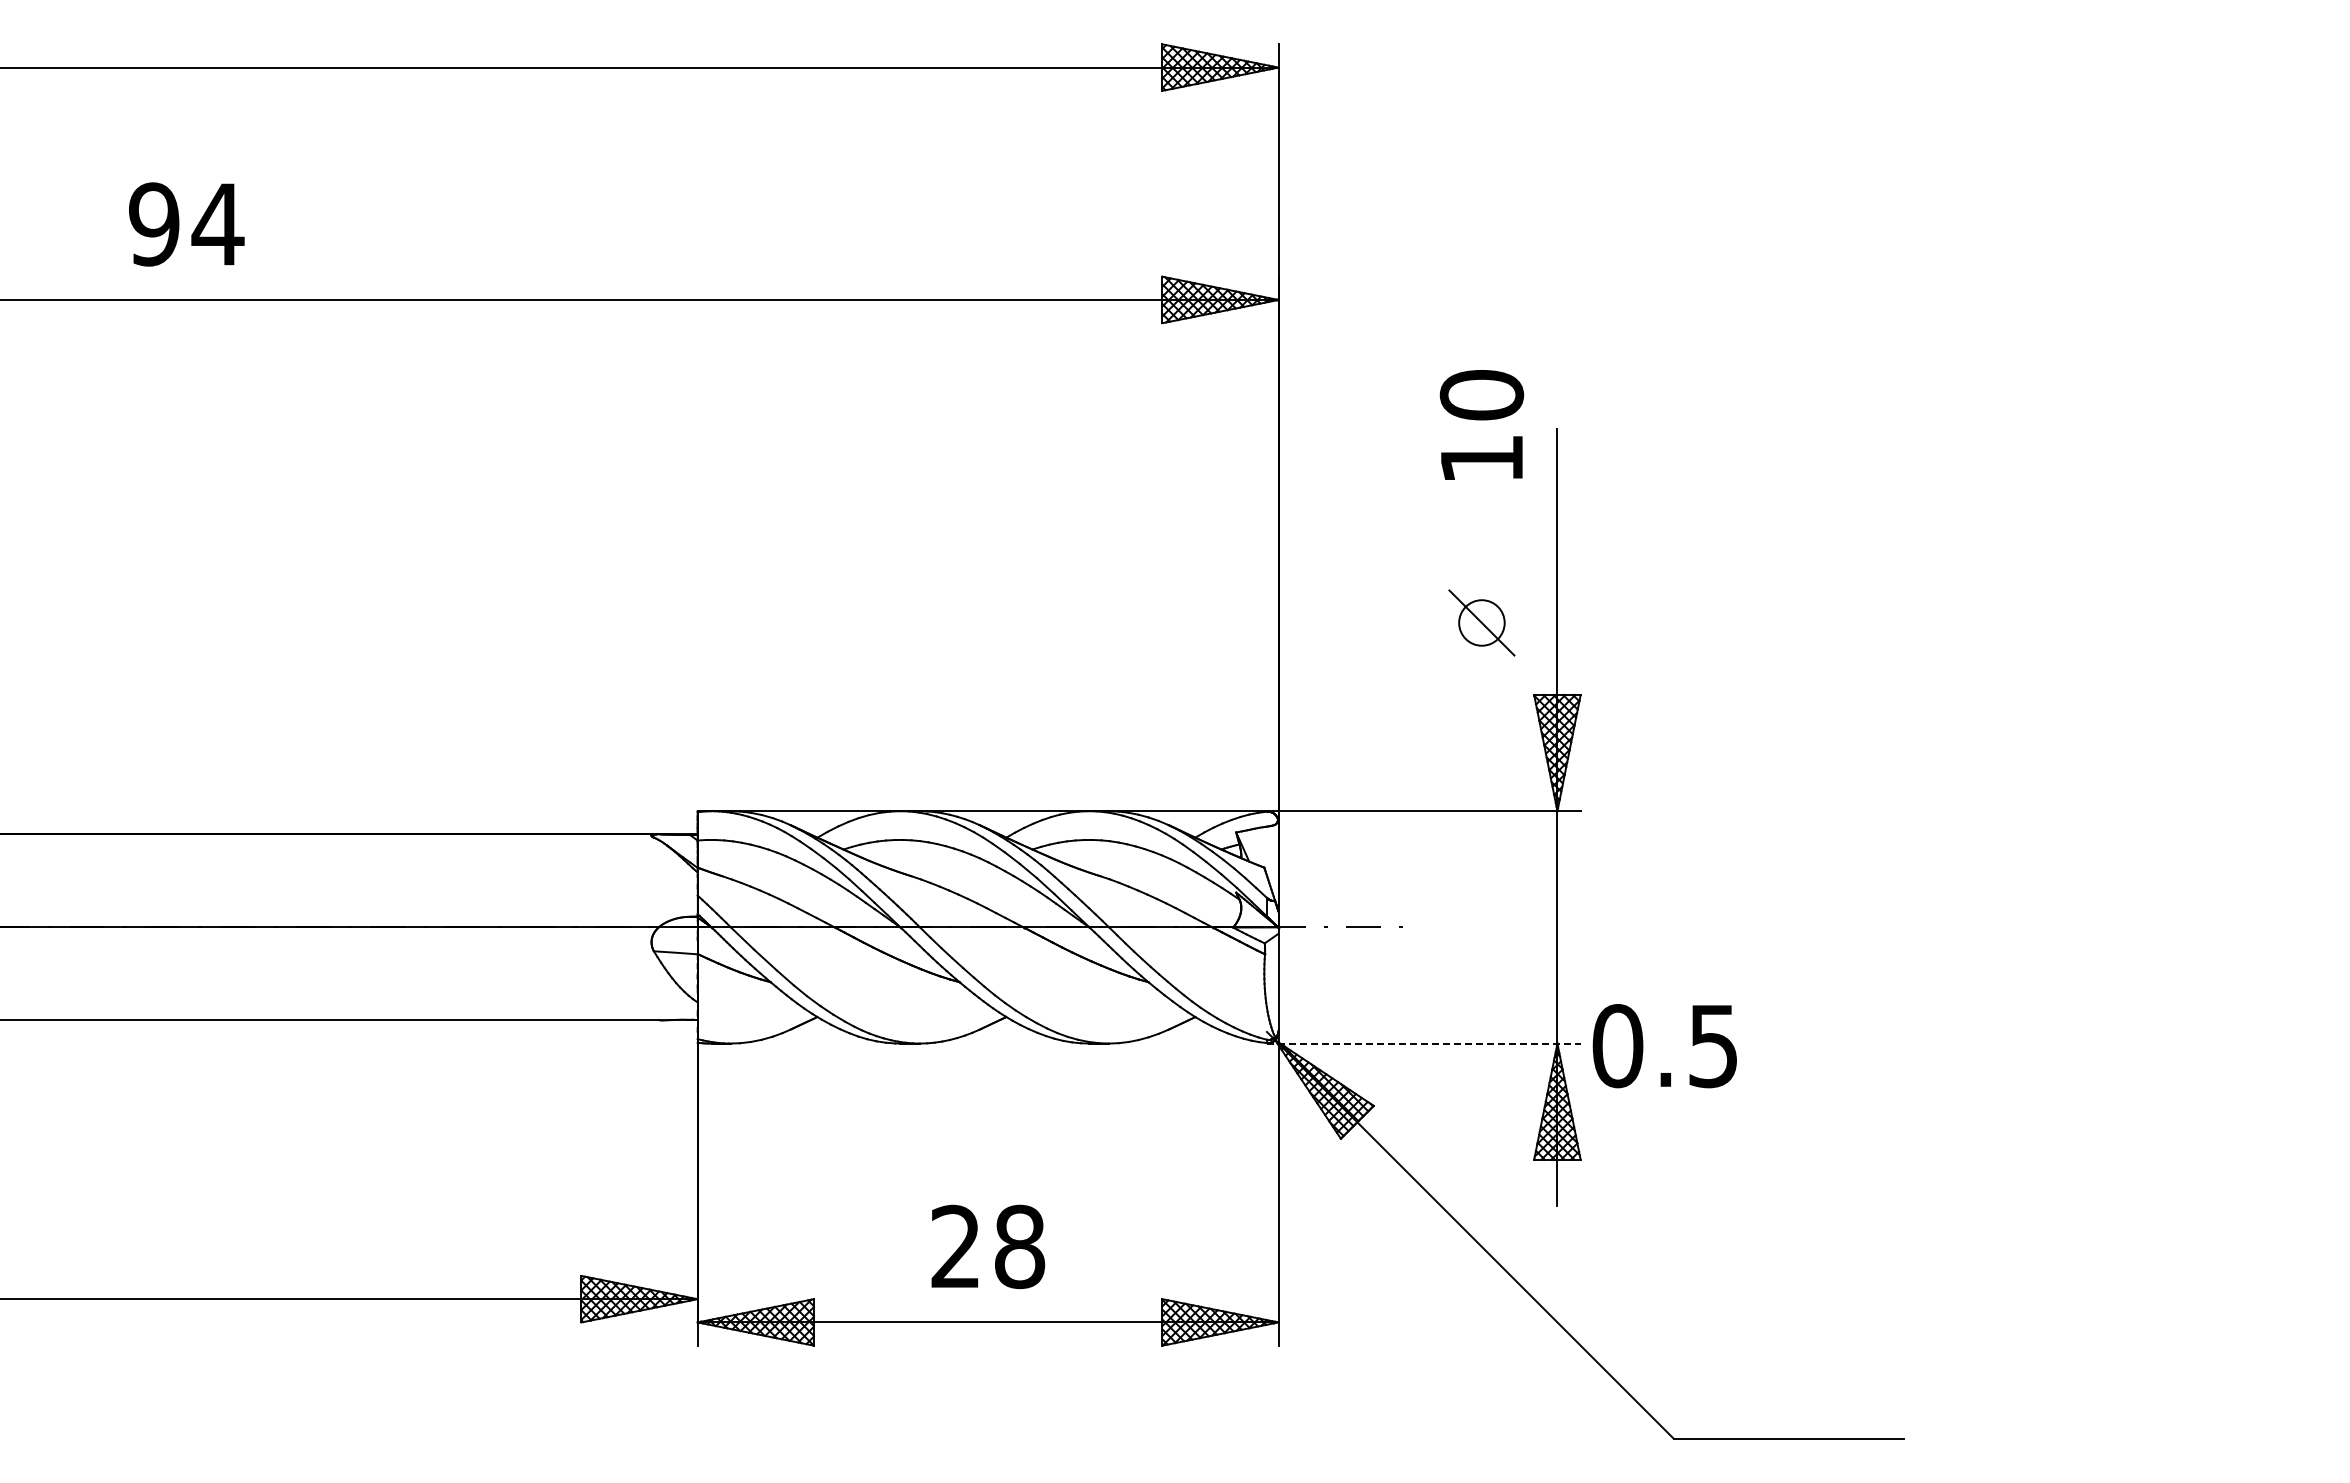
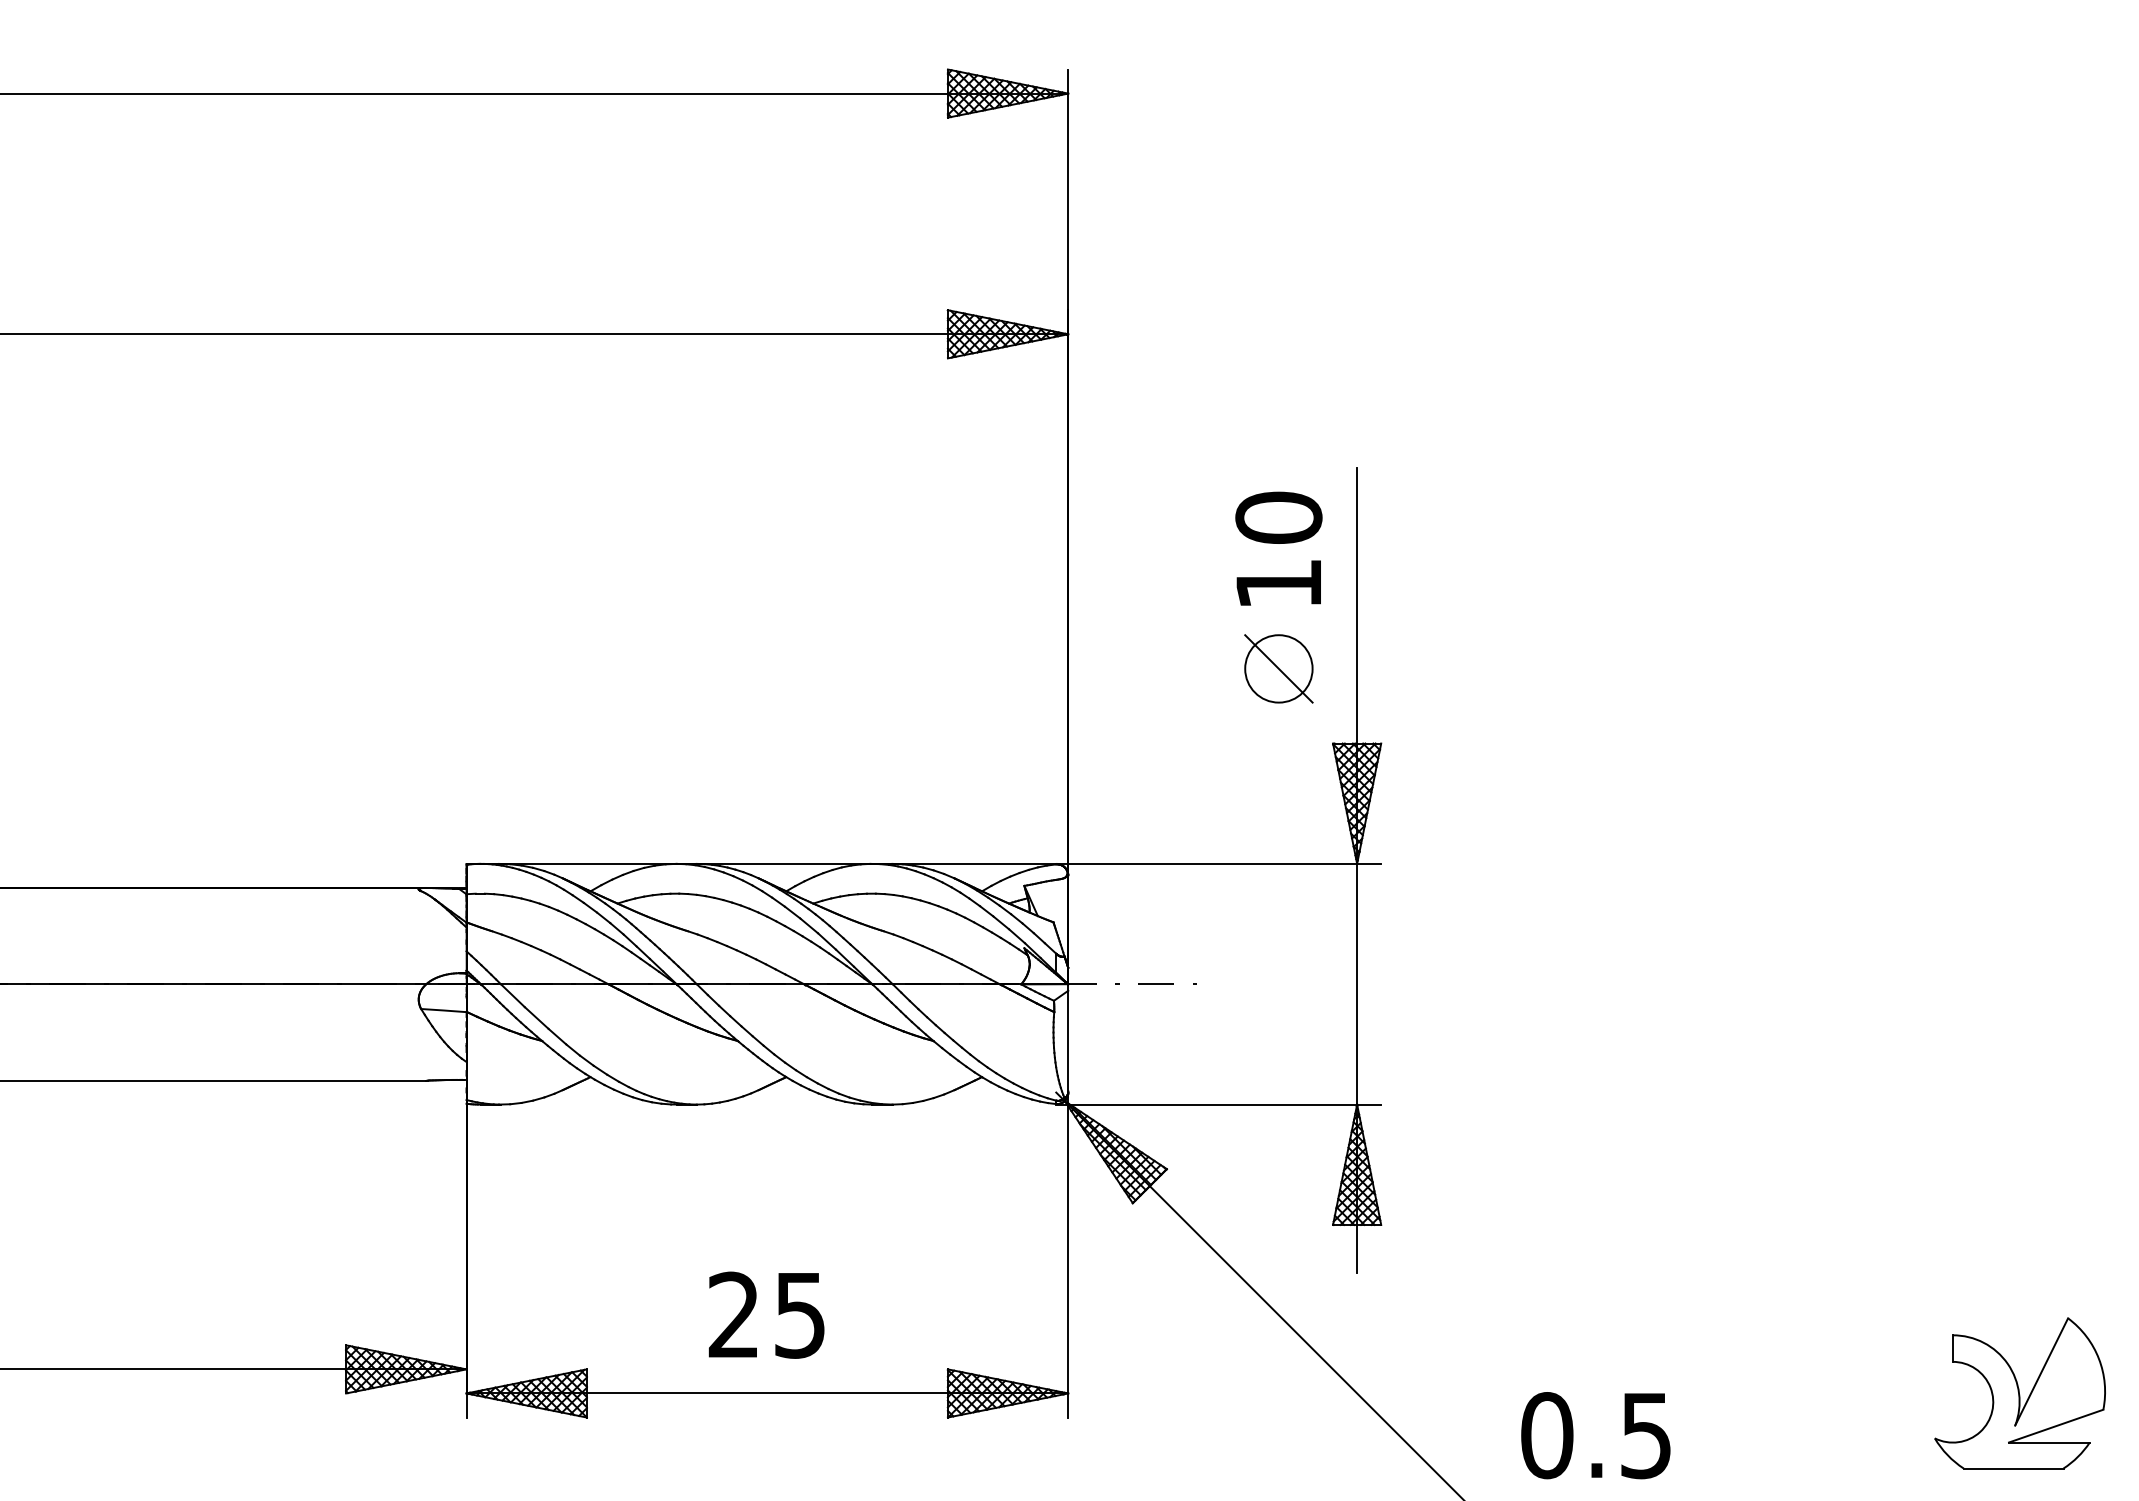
text: (1481, 424) -> (1278, 548), moved
circle: (1481, 622) -> (1278, 668), size x1.43
line: (1423, 1043) -> (1218, 1104), dashed -> solid
text: (1664, 1046) -> (1595, 1436), moved
text: (1020, 1246) -> (800, 1314), 28 -> 25
part: (2197, 1321) -> (2020, 1392), added

